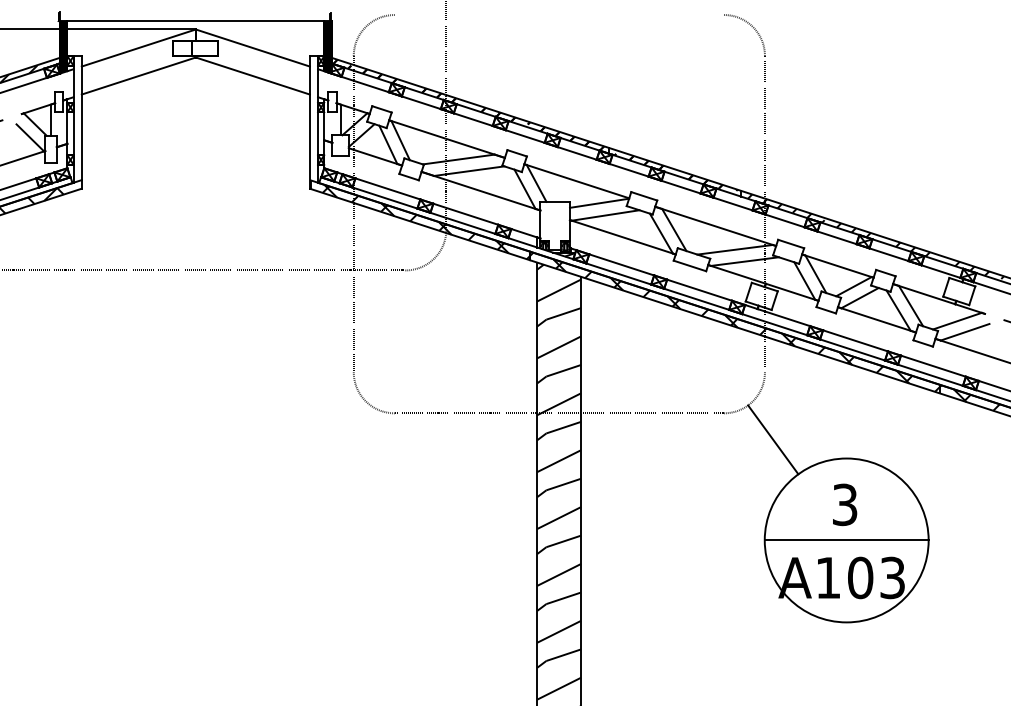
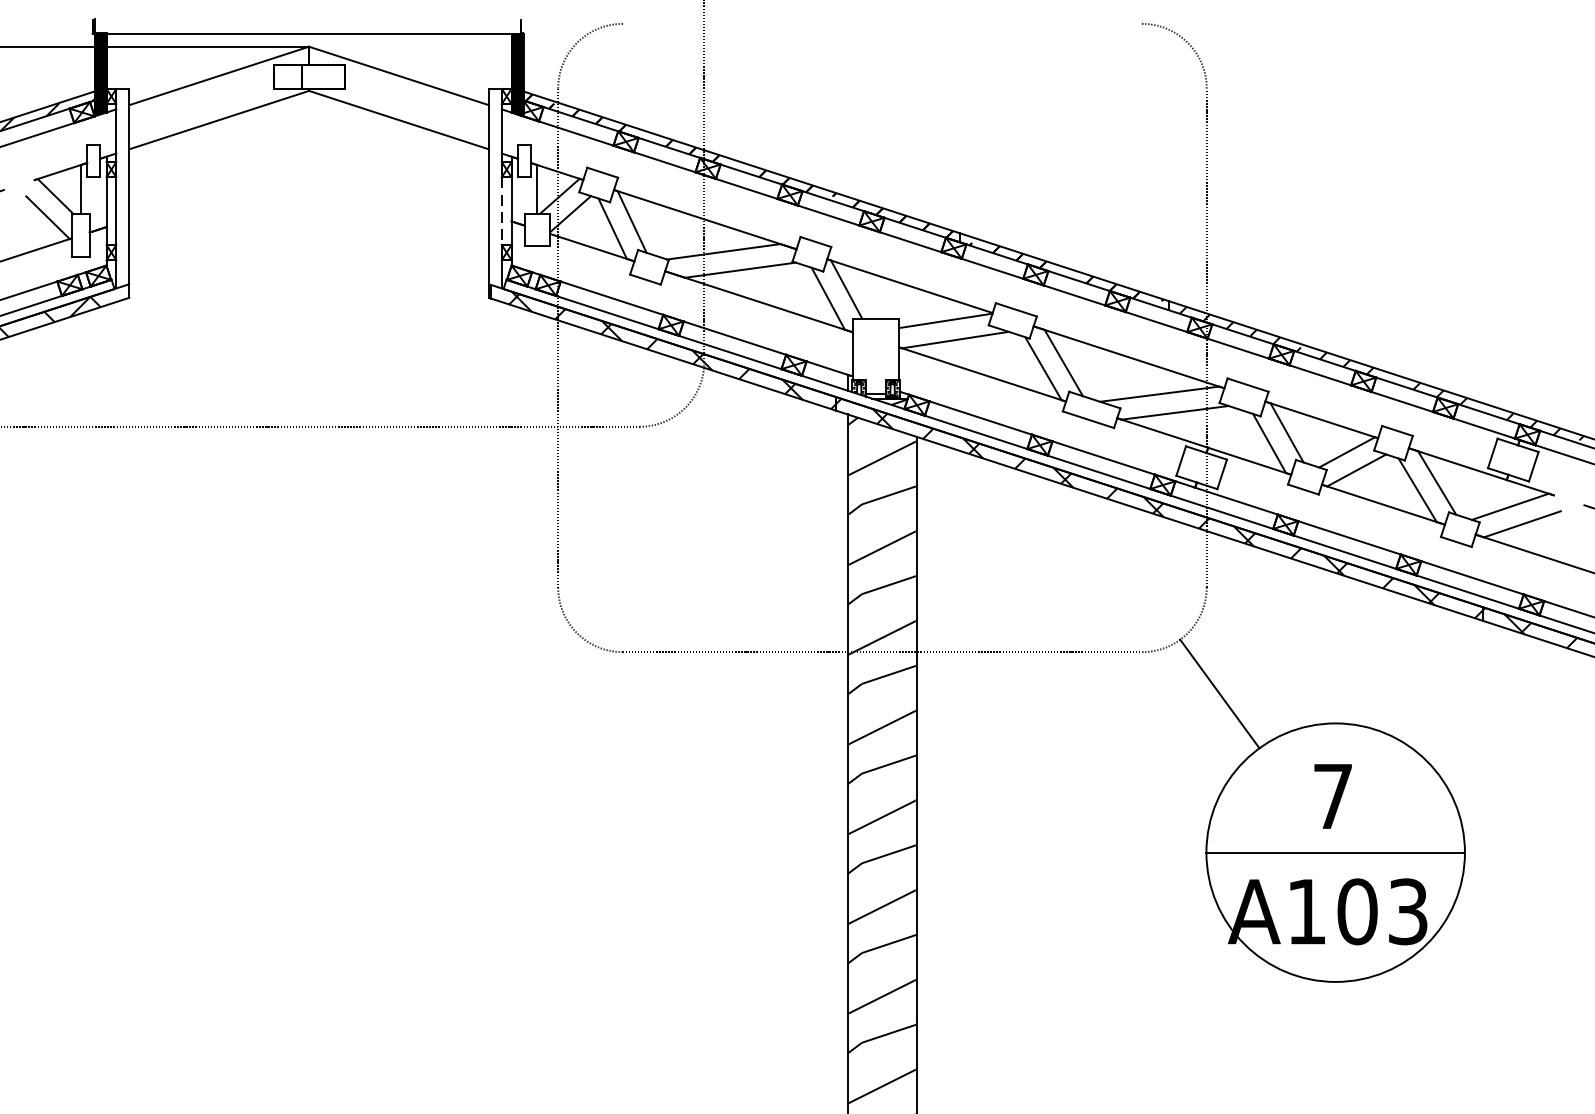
line: (318, 133) -> (502, 210), solid -> dashed
text: (845, 504) -> (1333, 795), 3 -> 7

